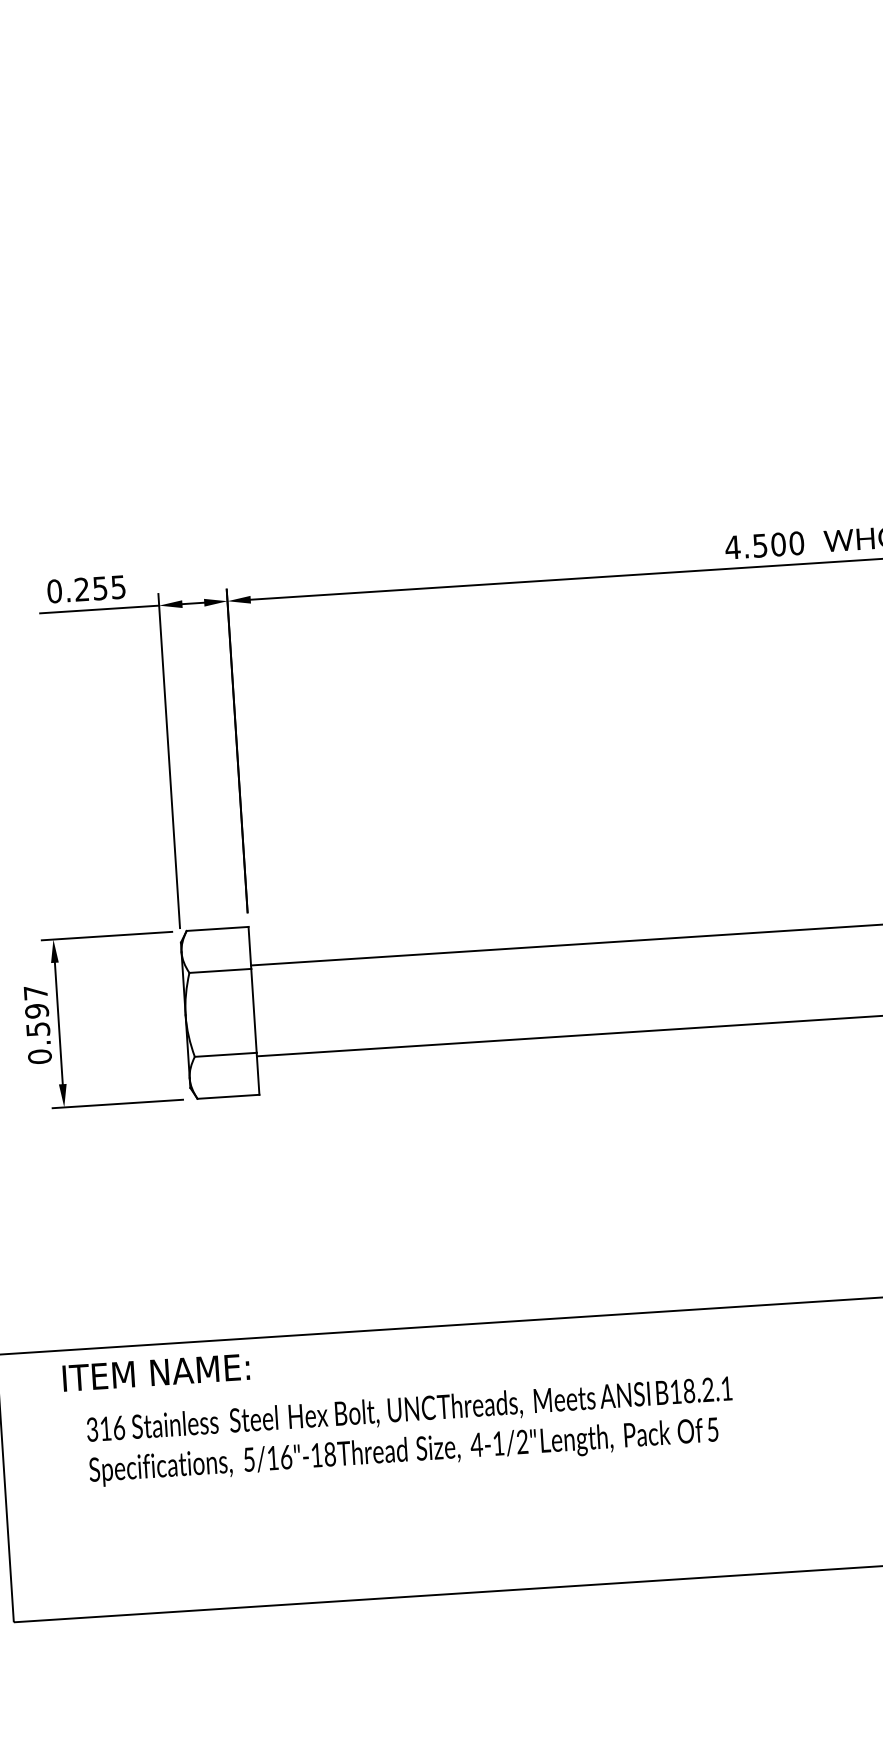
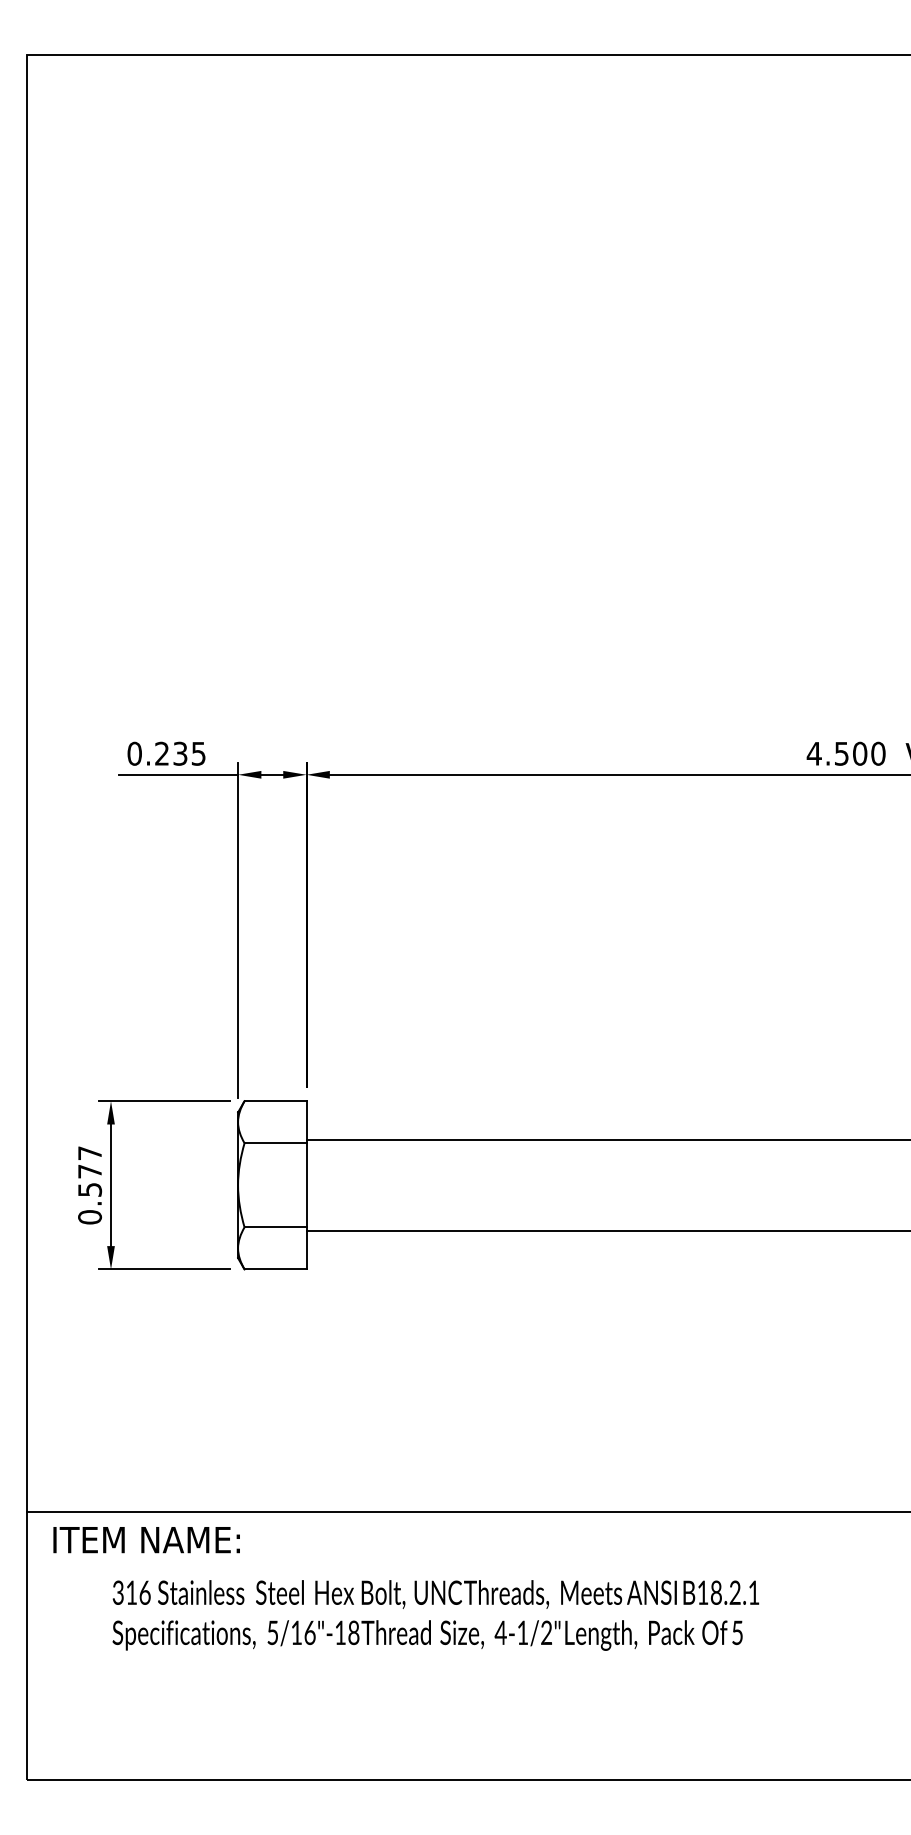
text: (100, 588) -> (180, 753), 0.255 -> 0.235
text: (37, 1011) -> (90, 1171), 0.597 -> 0.577
text: (156, 1373) -> (146, 1540), moved

